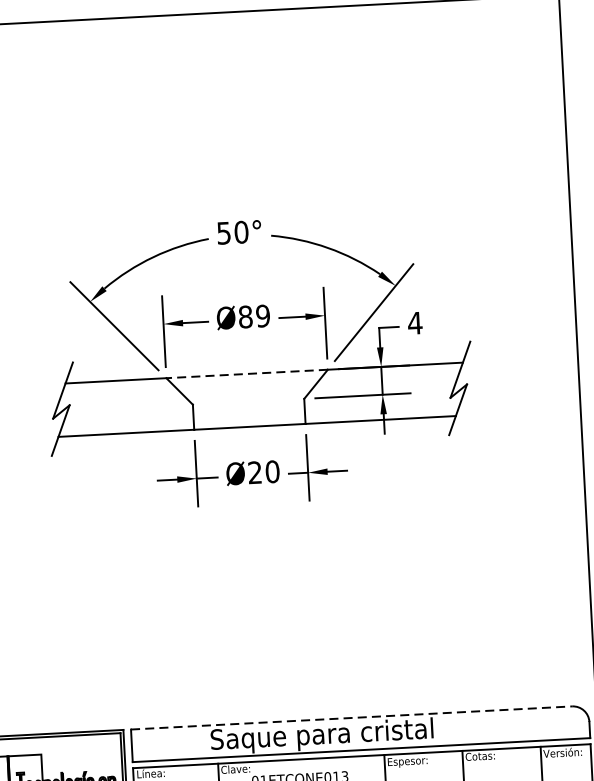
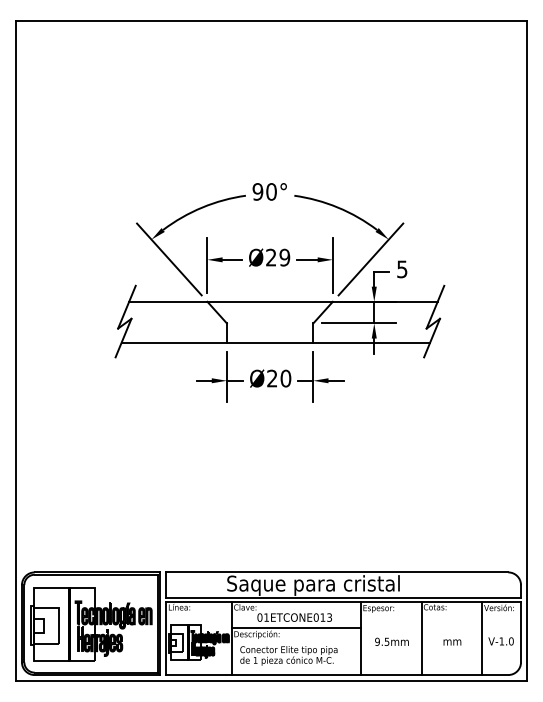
text: (223, 232) -> (257, 191), 50° -> 90°
text: (245, 316) -> (271, 257), Ø89 -> Ø29
text: (414, 323) -> (401, 269), 4 -> 5
line: (247, 373) -> (270, 301), dashed -> solid
line: (352, 718) -> (337, 572), dashed -> solid

